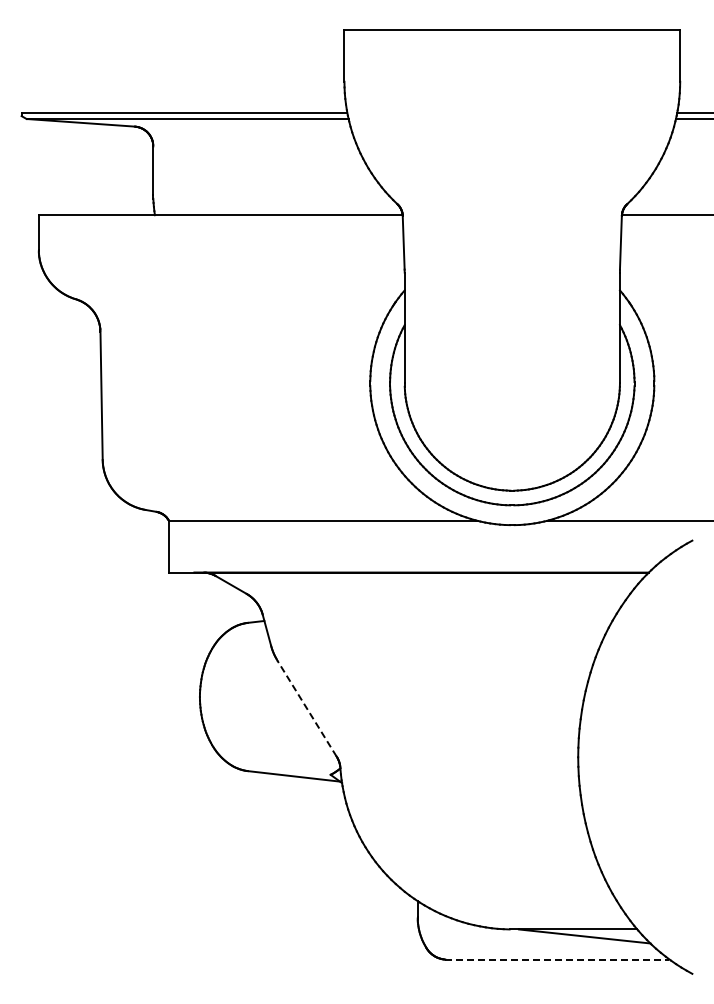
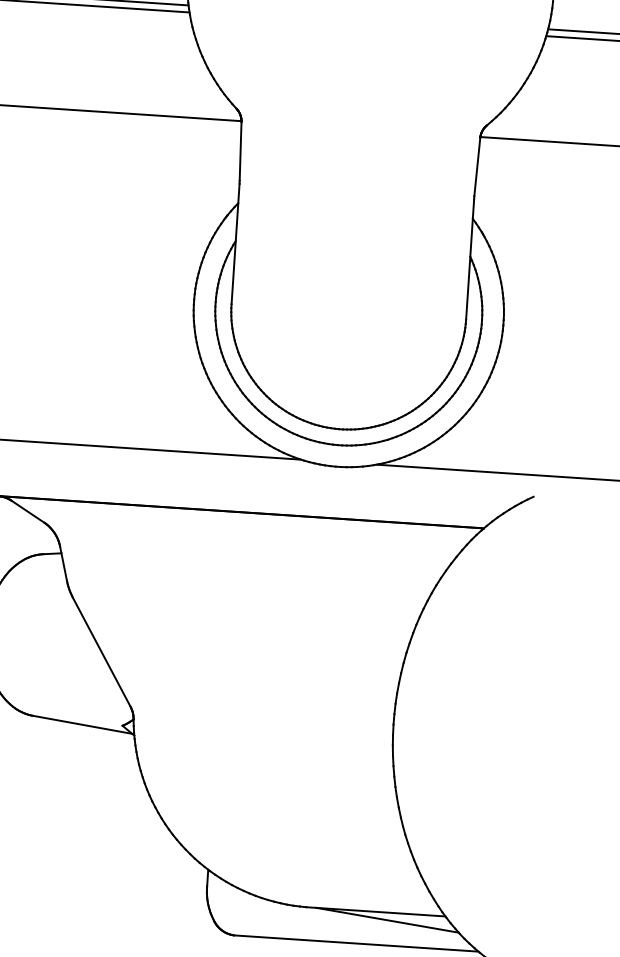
line: (306, 708) -> (100, 651), dashed -> solid
line: (557, 959) -> (356, 943), dashed -> solid

